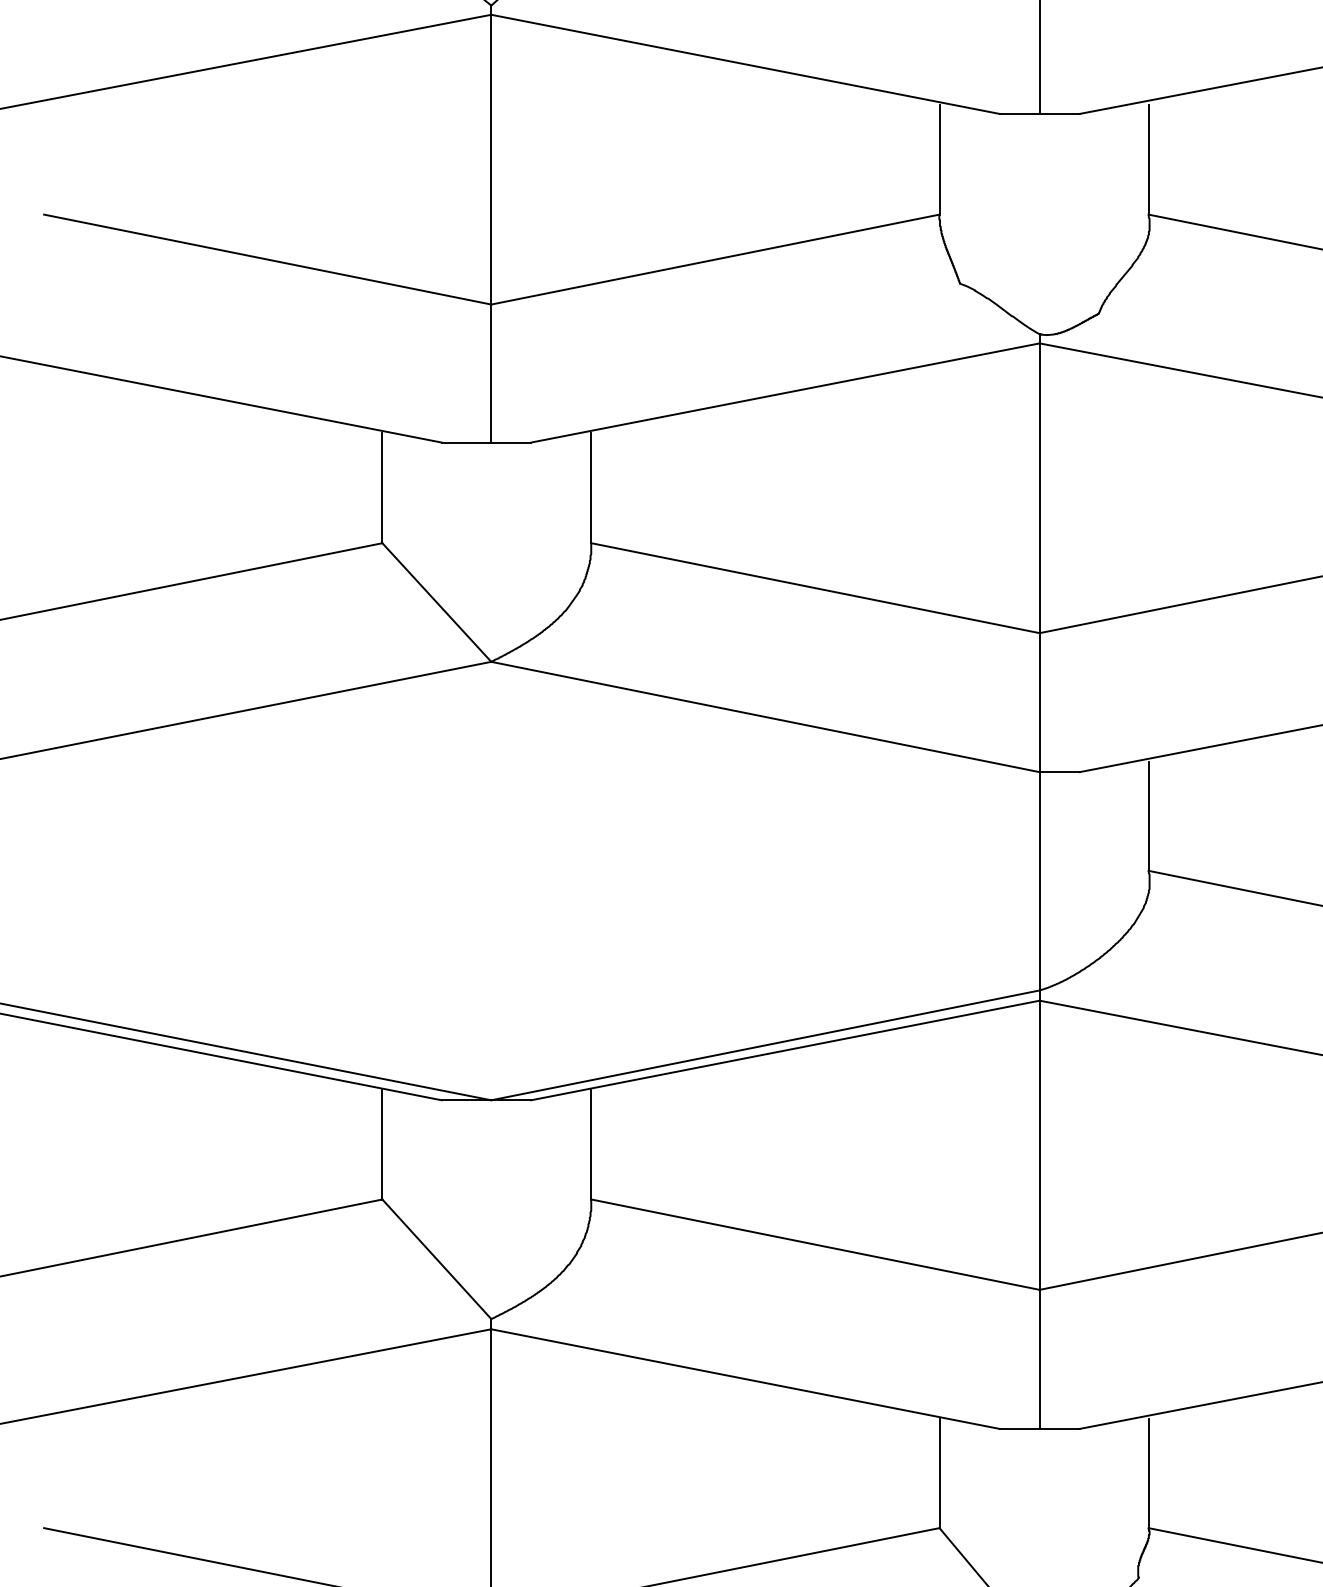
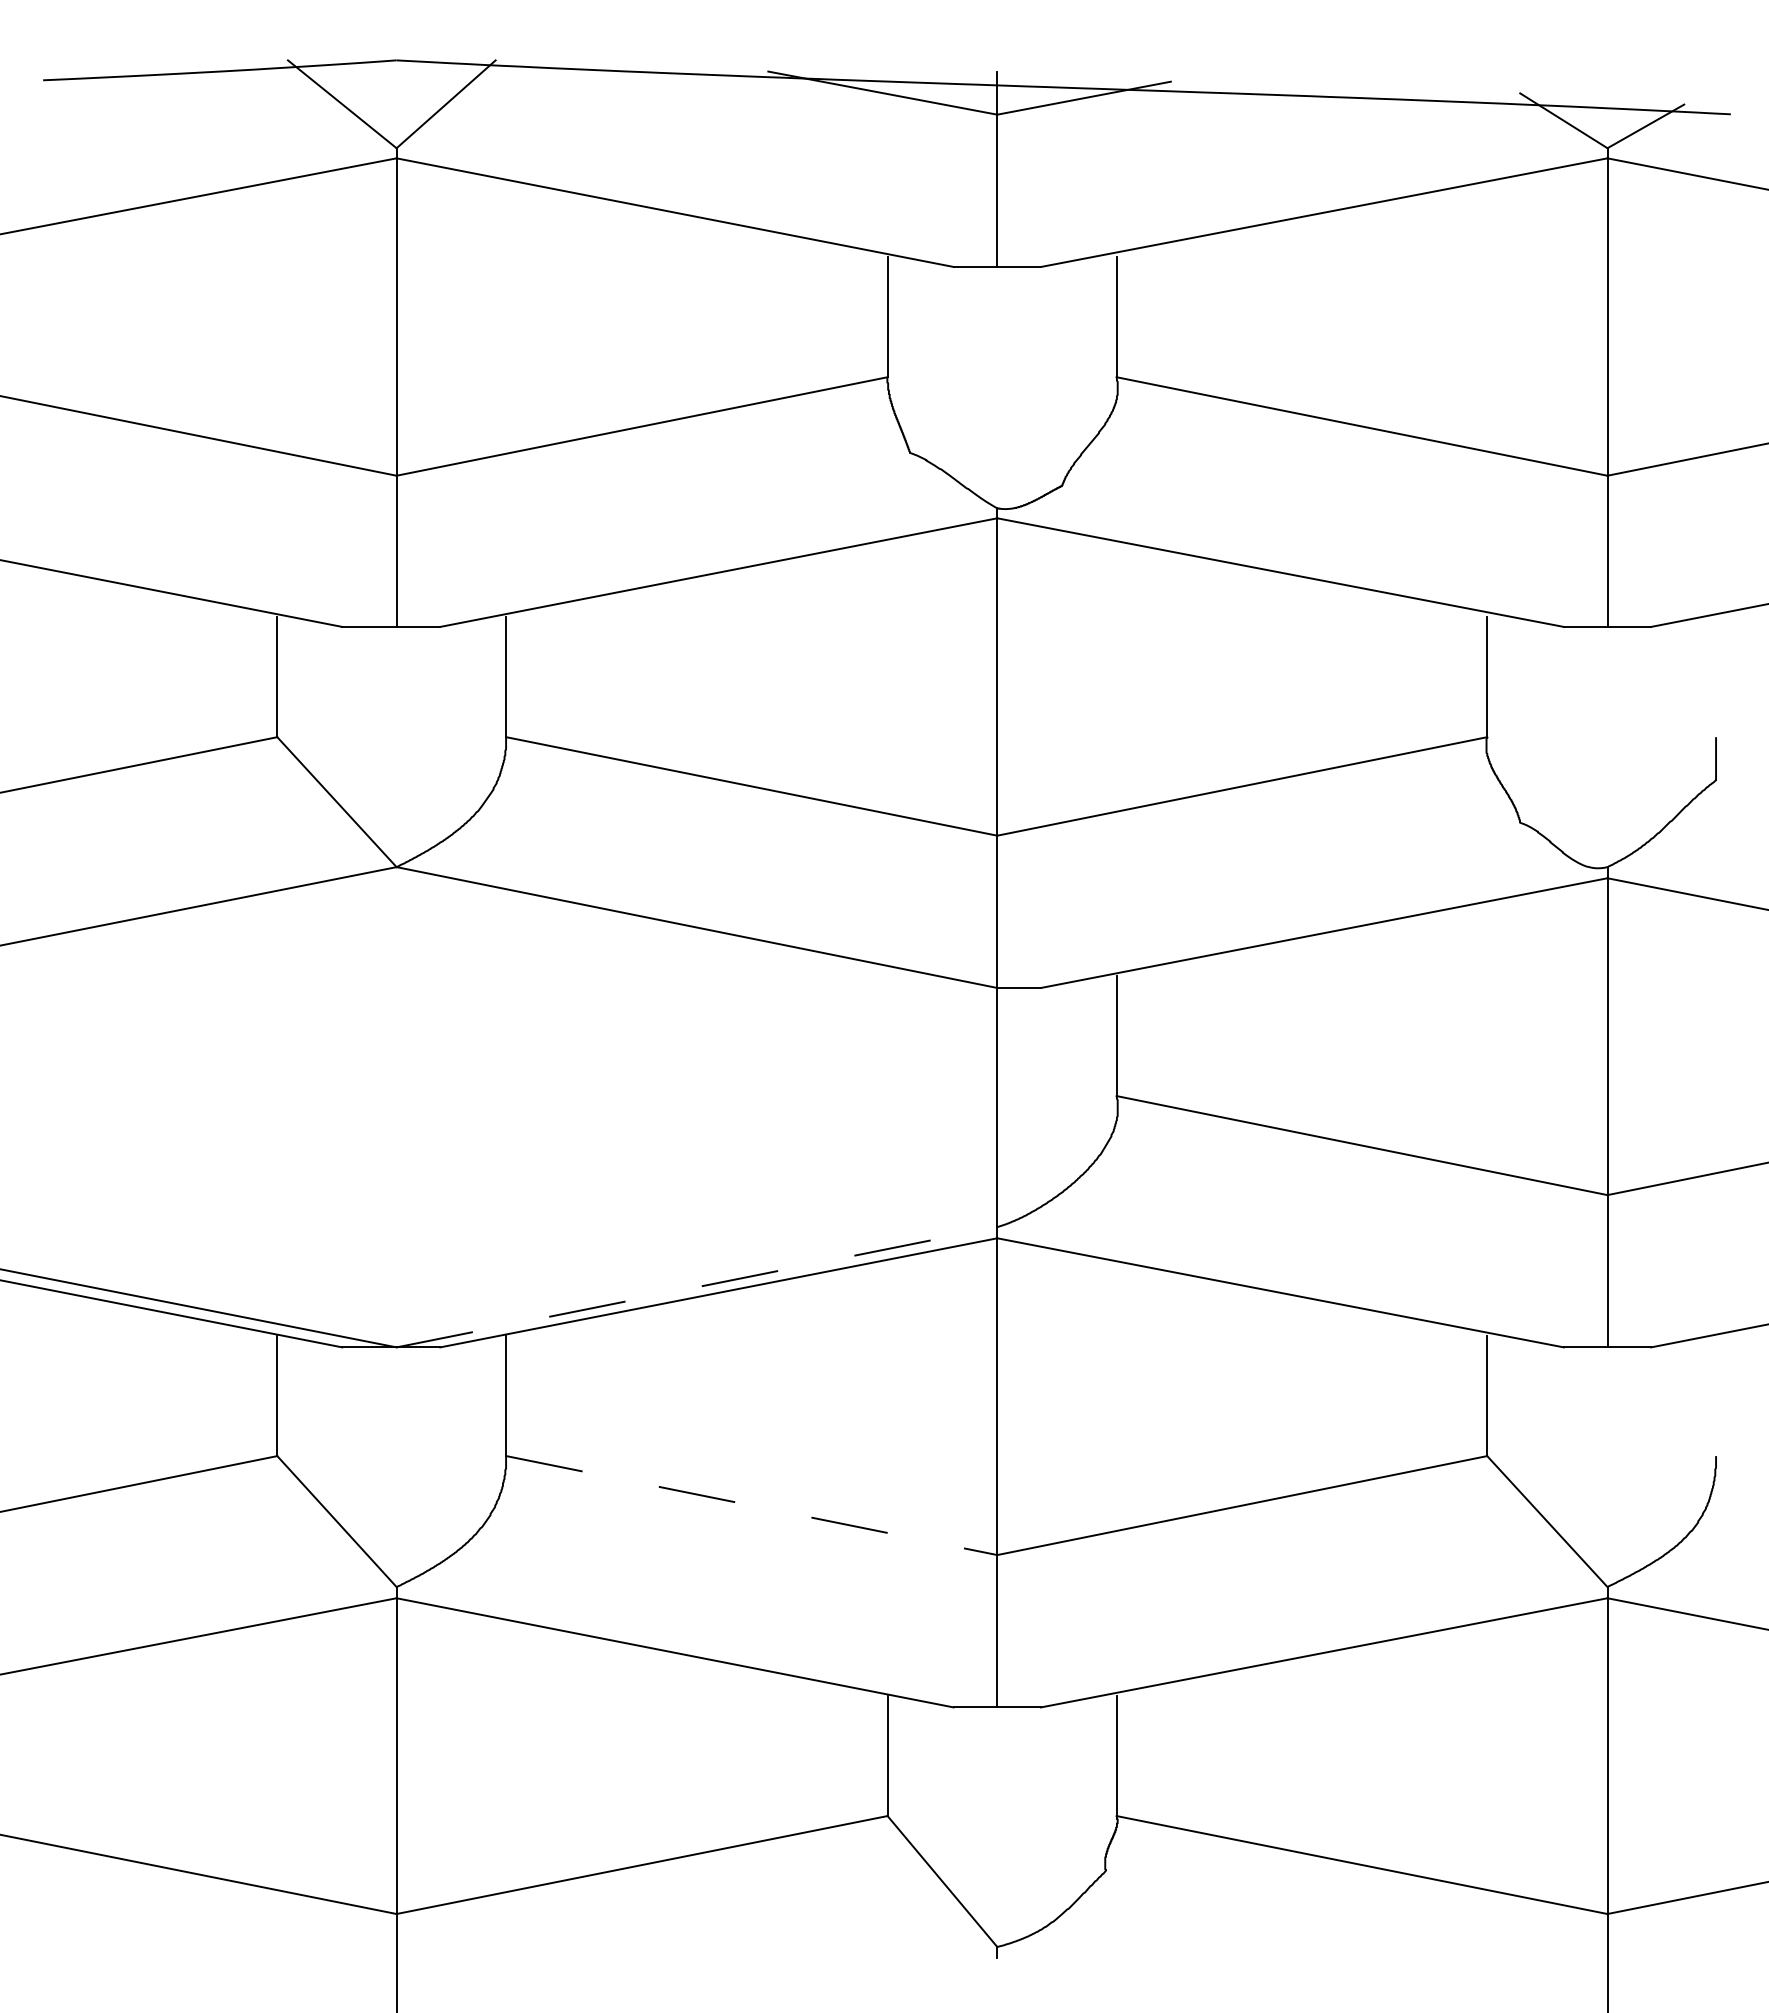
line: (765, 1045) -> (697, 1287), solid -> dashed
line: (816, 1244) -> (752, 1505), solid -> dashed

